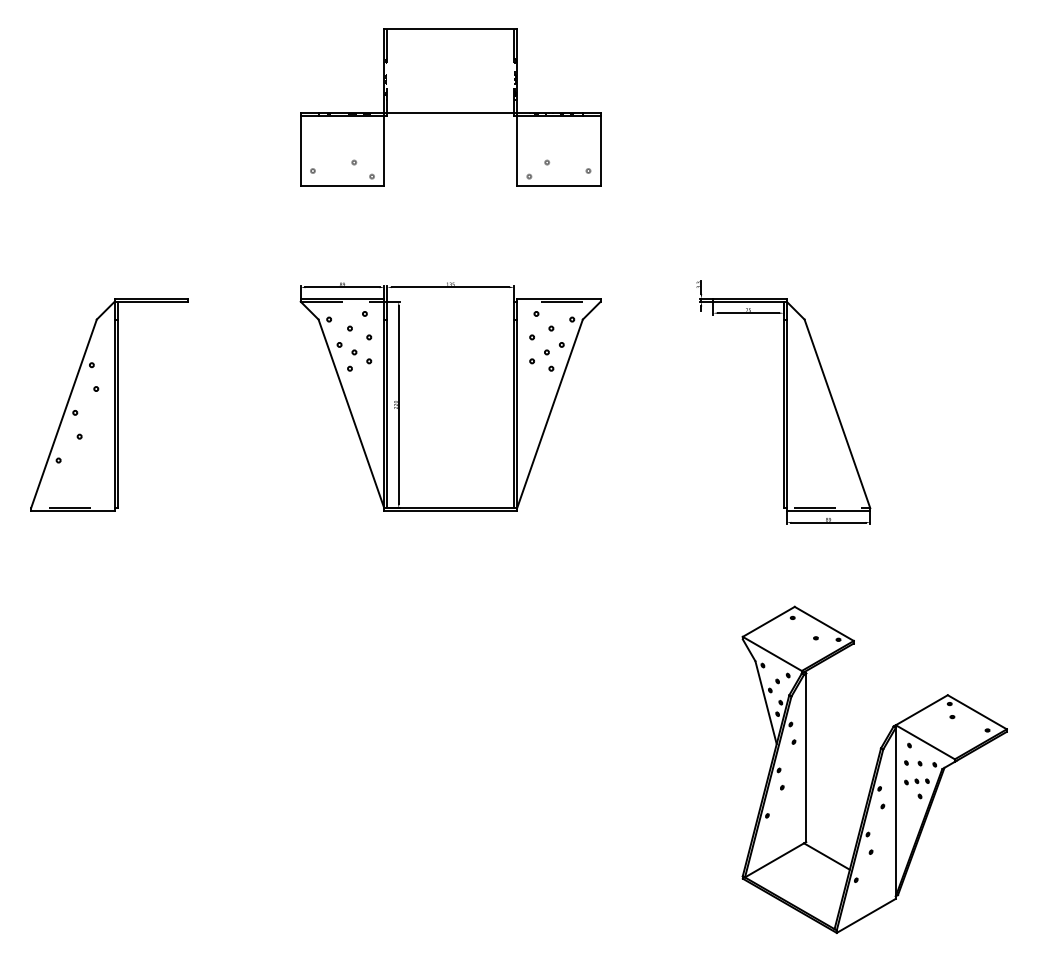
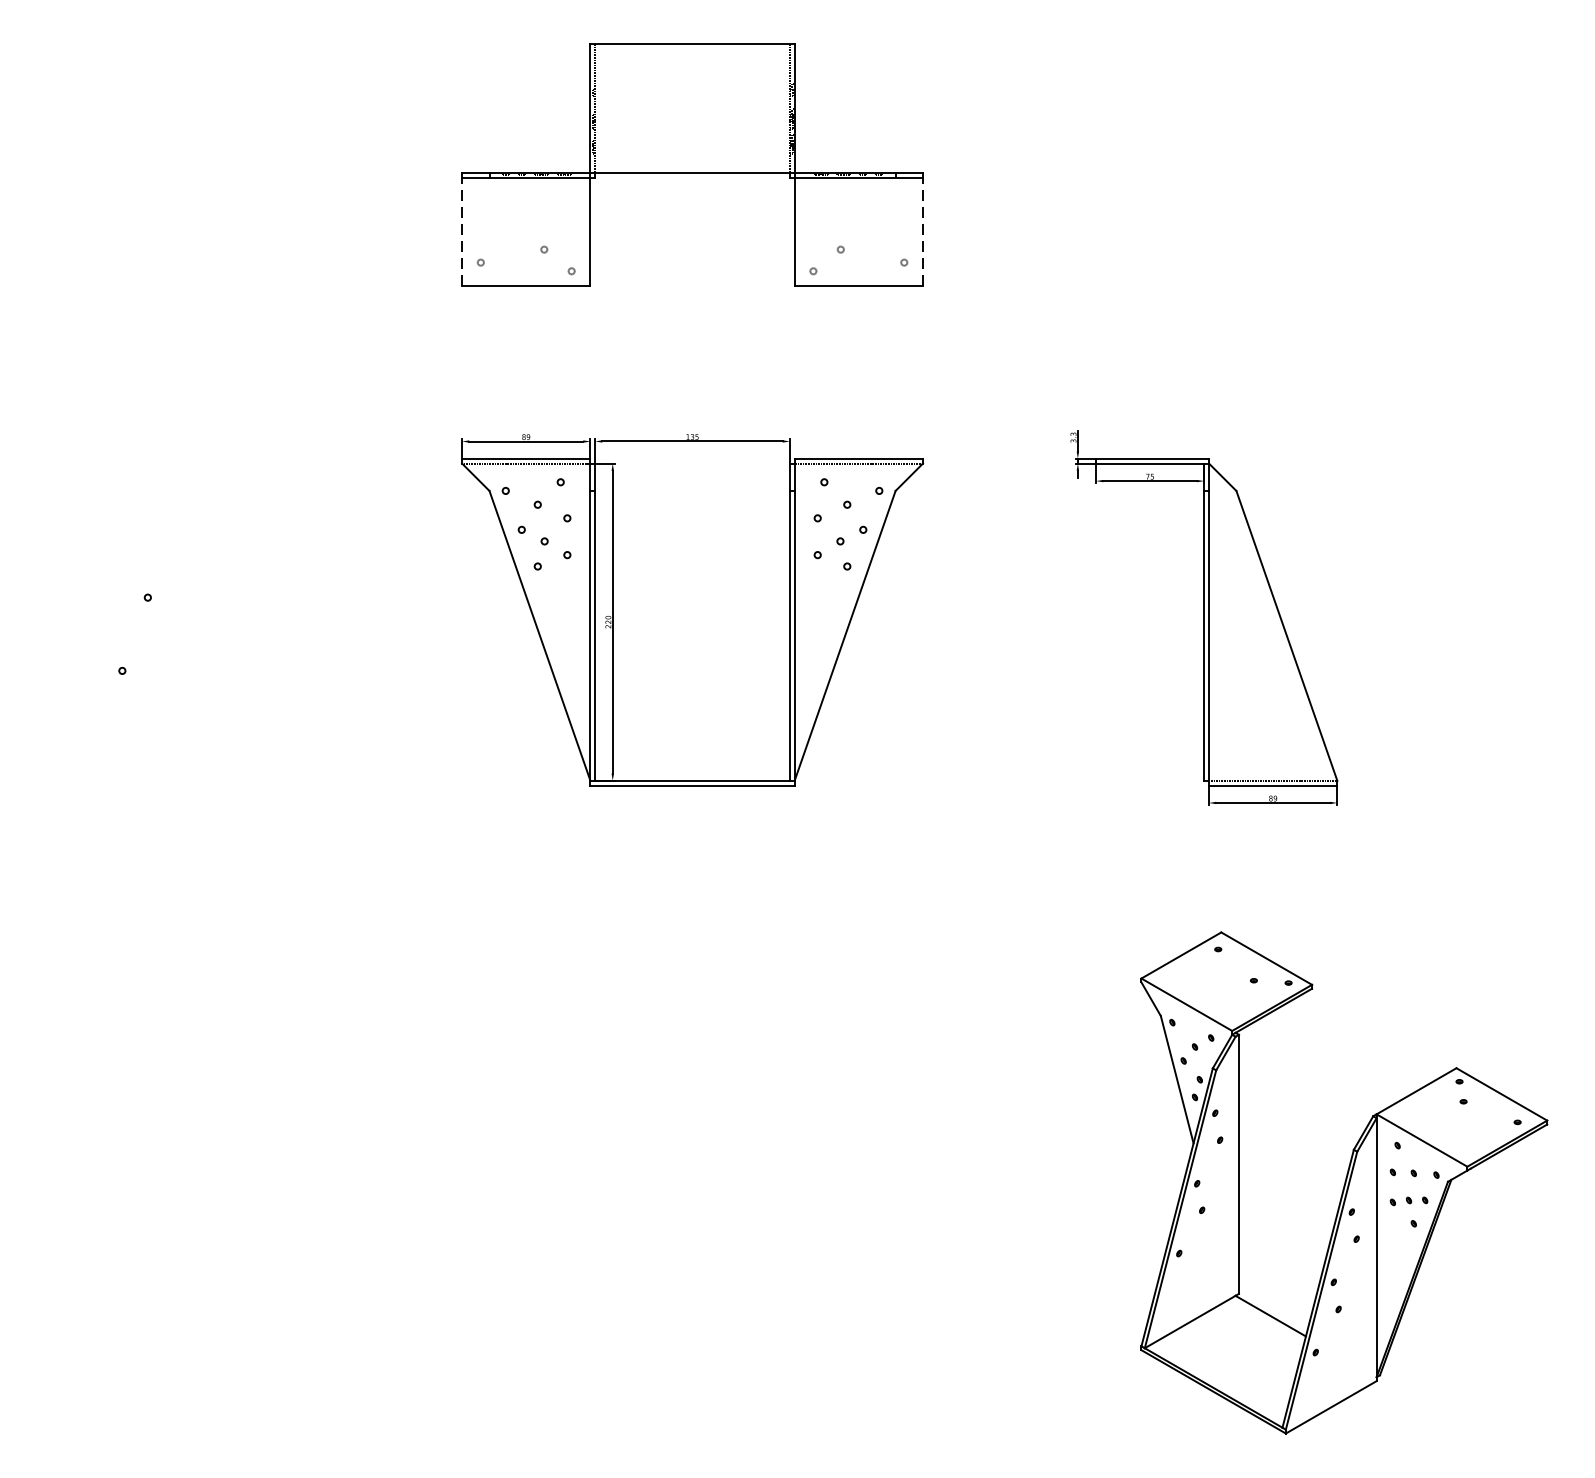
line: (300, 150) -> (461, 231), solid -> dashed
line: (600, 150) -> (922, 231), solid -> dashed
part: (109, 404) -> (168, 621), removed

